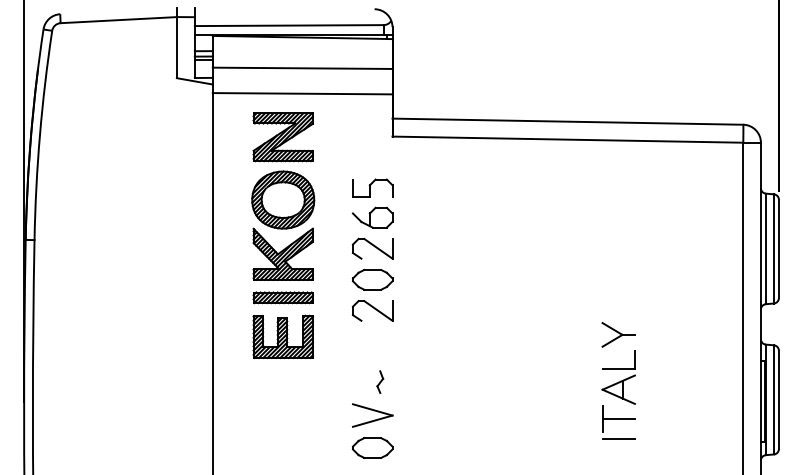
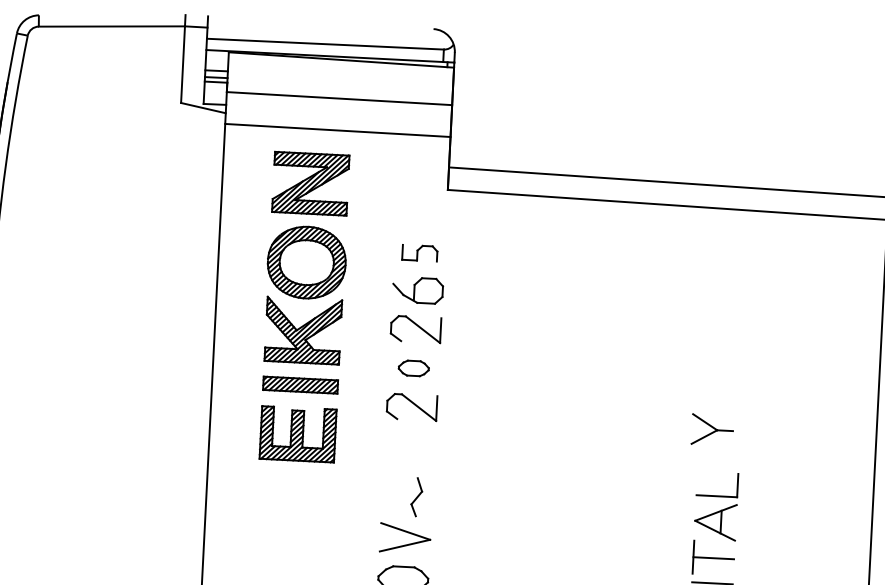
part: (372, 187) -> (419, 252), size x0.7
part: (372, 279) -> (413, 367), size x0.6
part: (618, 334) -> (712, 429), moved
part: (380, 381) -> (417, 496), size x1.4

